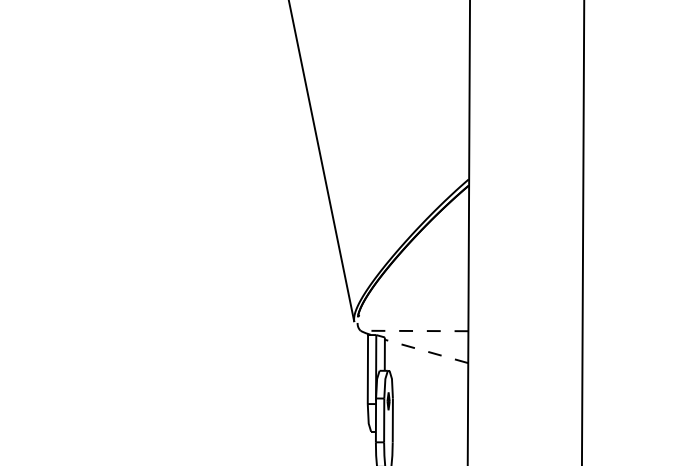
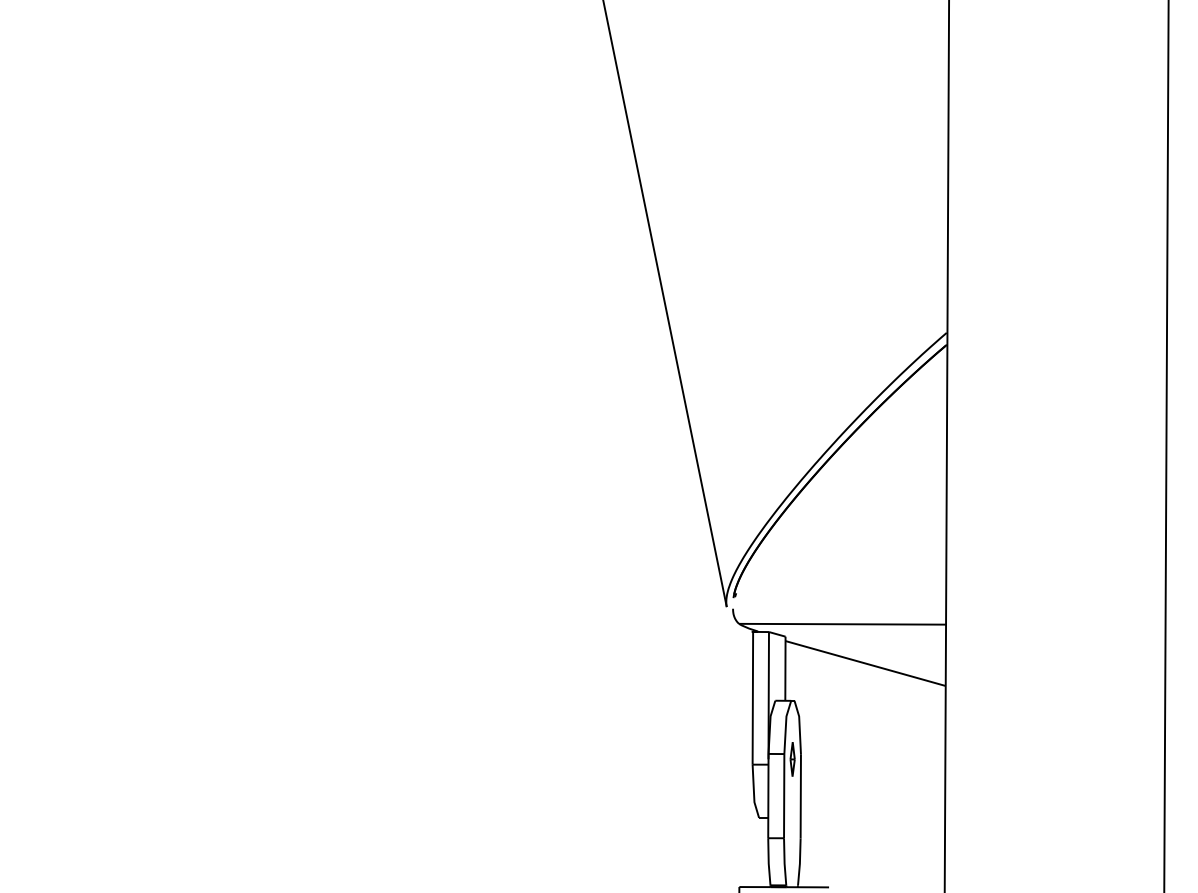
line: (414, 331) -> (842, 625), dashed -> solid
line: (426, 351) -> (865, 663), dashed -> solid

